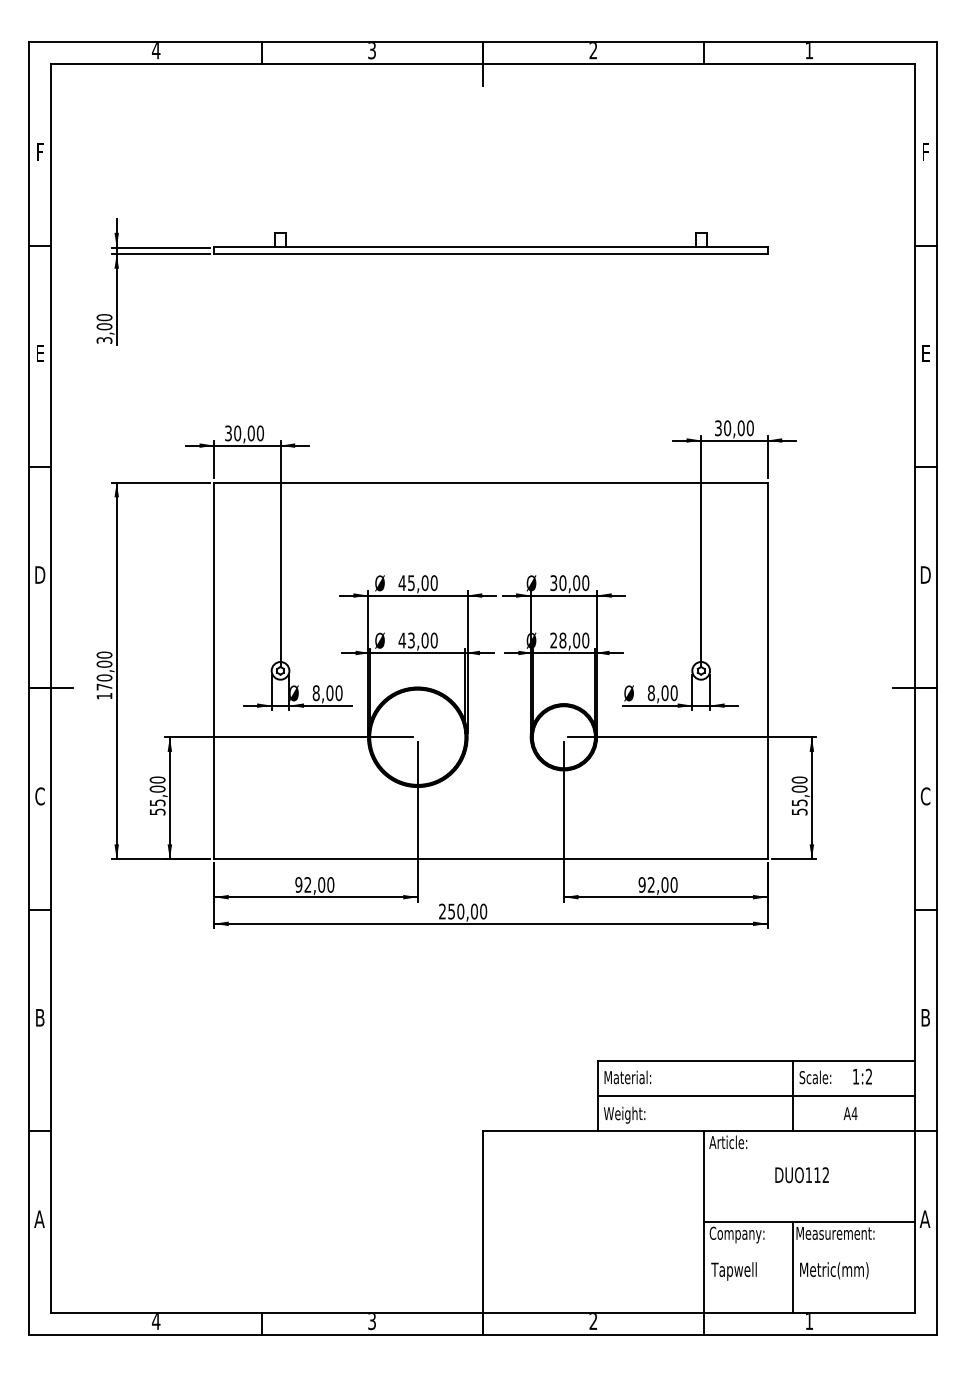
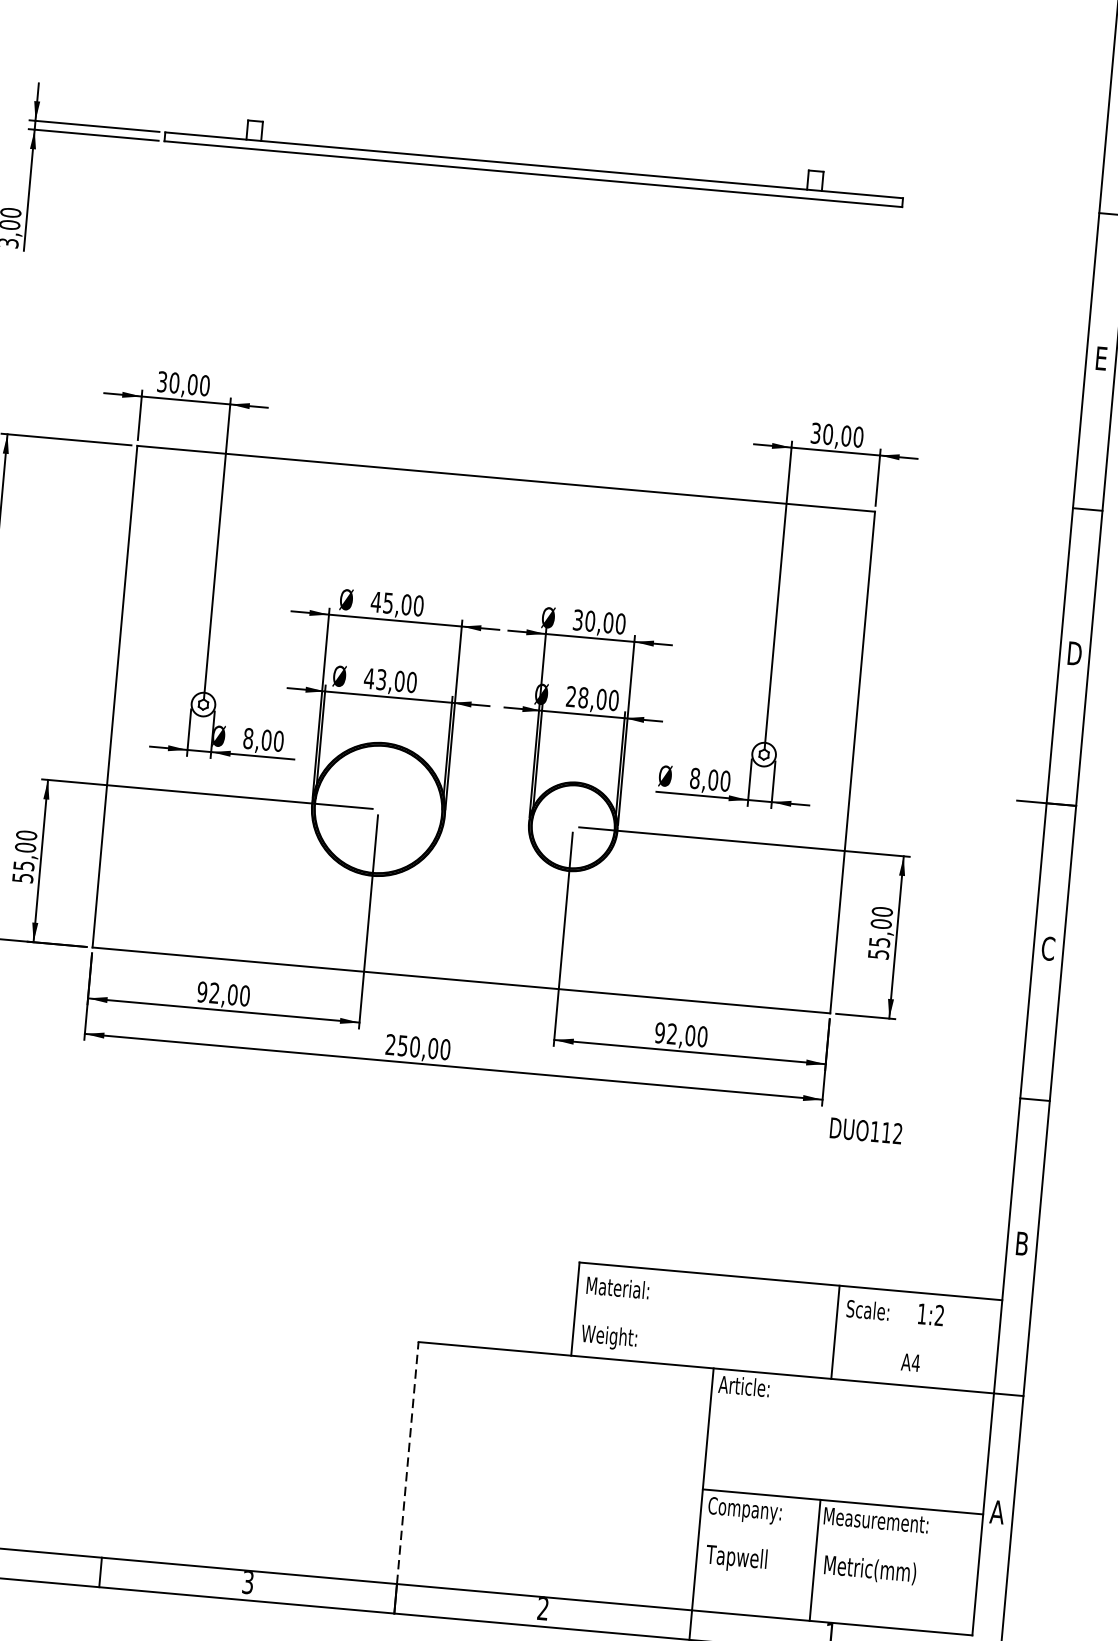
line: (755, 1096) -> (785, 1328), removed
text: (801, 1175) -> (865, 1131), moved
line: (483, 1221) -> (408, 1462), solid -> dashed

